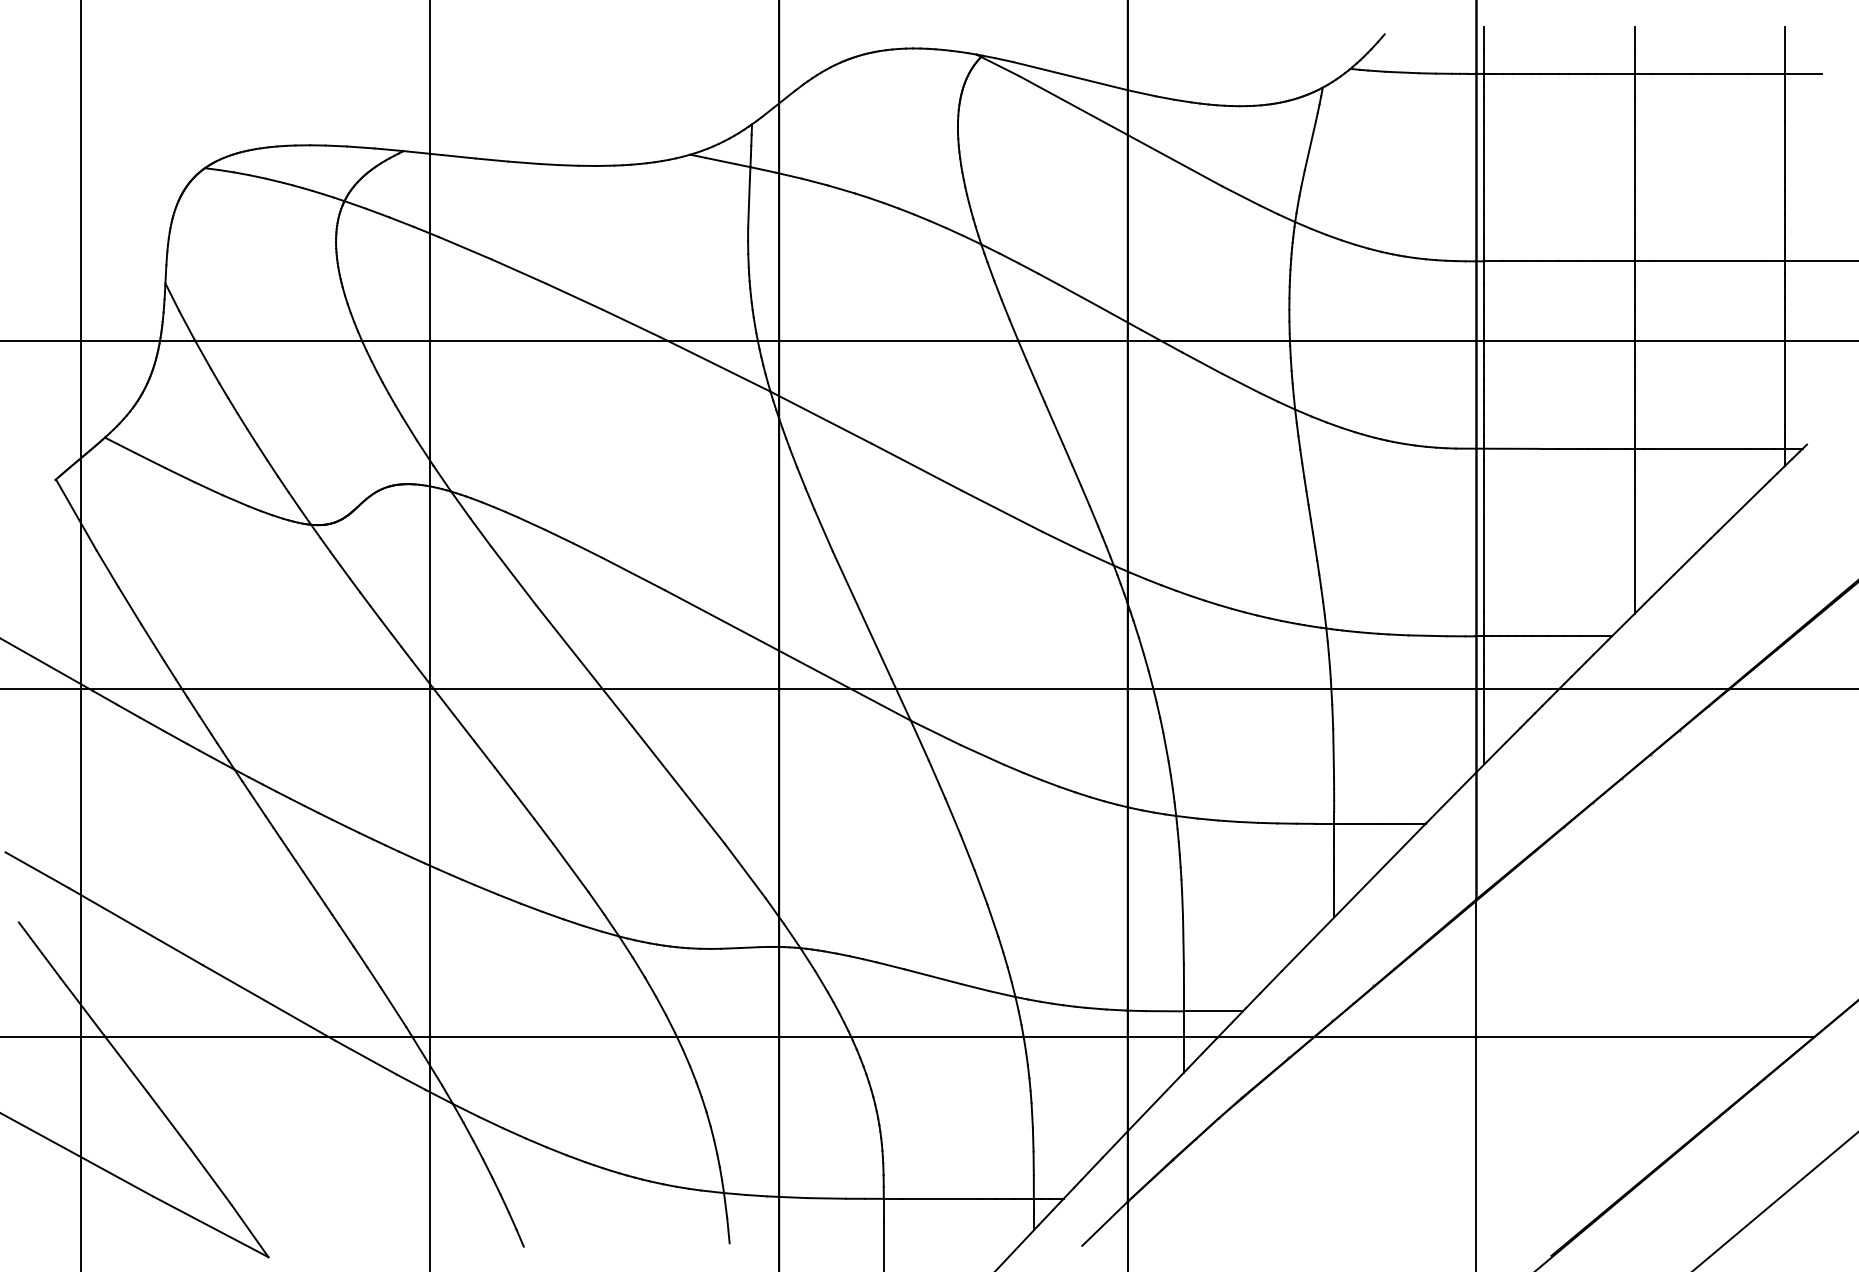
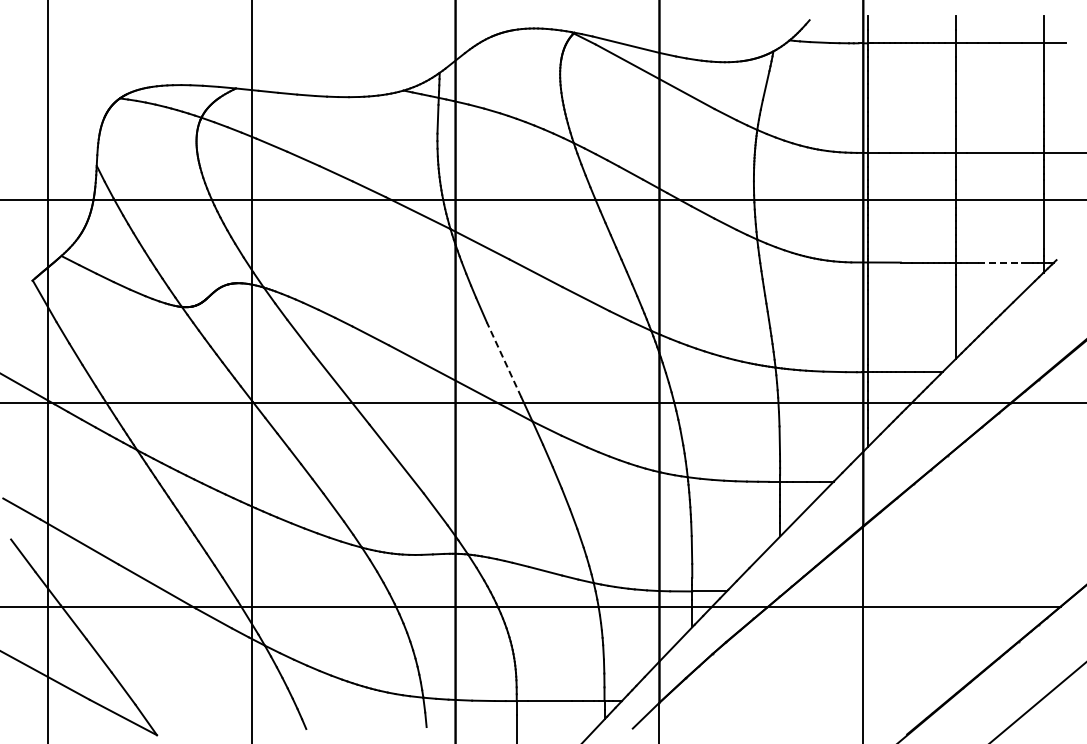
line: (1709, 448) -> (999, 262), solid -> dashed
line: (861, 614) -> (503, 359), solid -> dashed

